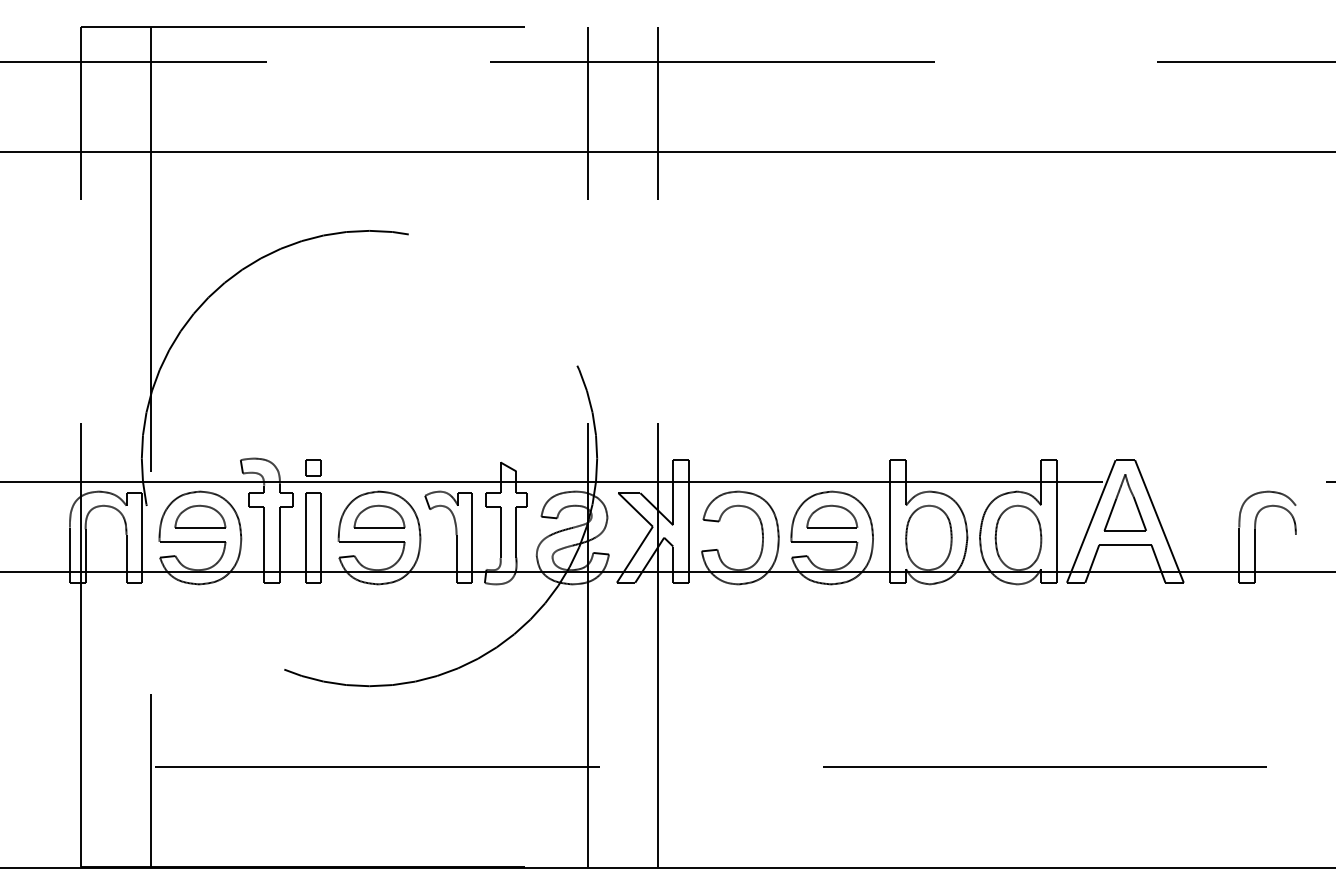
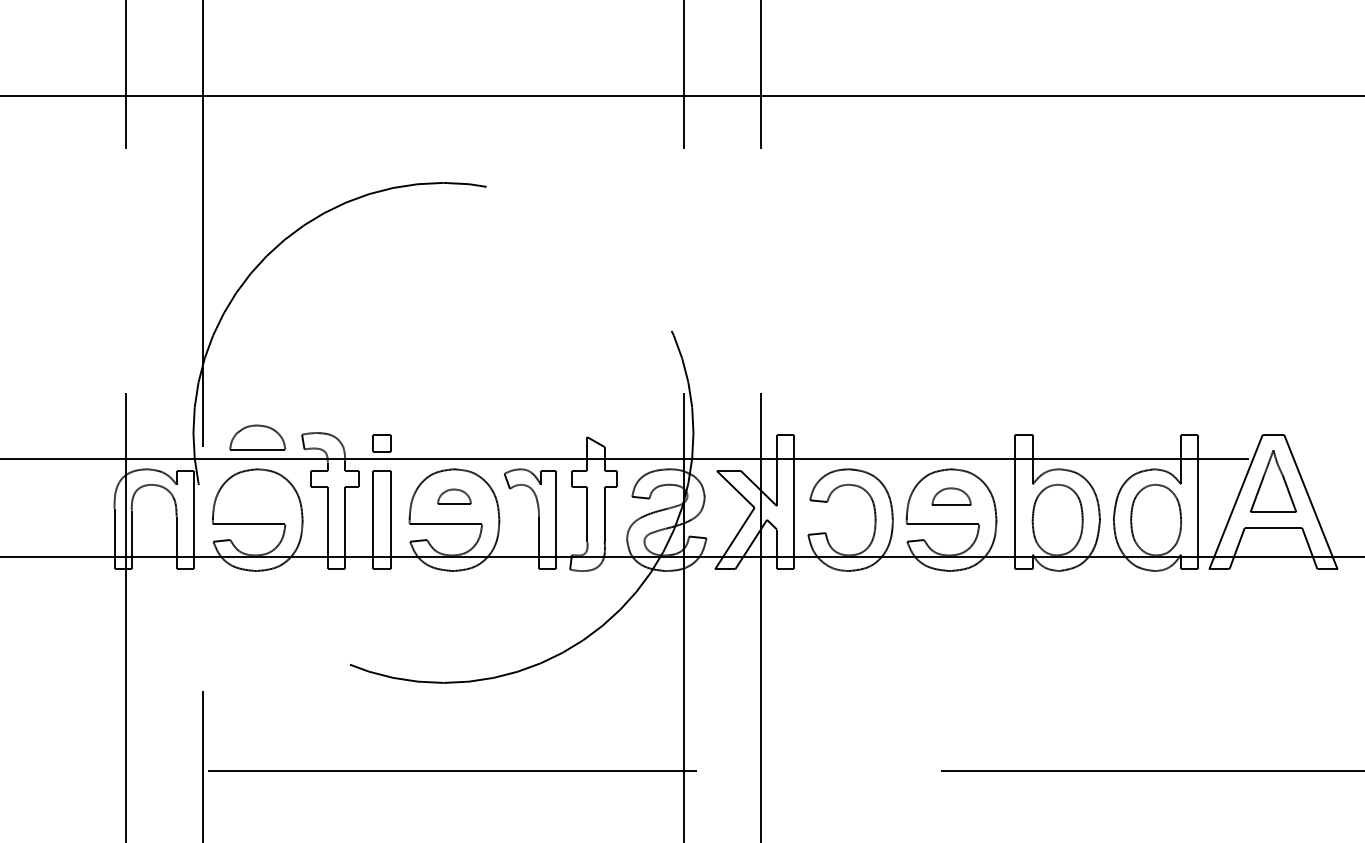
part: (200, 516) -> (257, 437), moved
part: (379, 516) -> (454, 496), size x0.6
part: (832, 516) -> (951, 496), size x0.7

